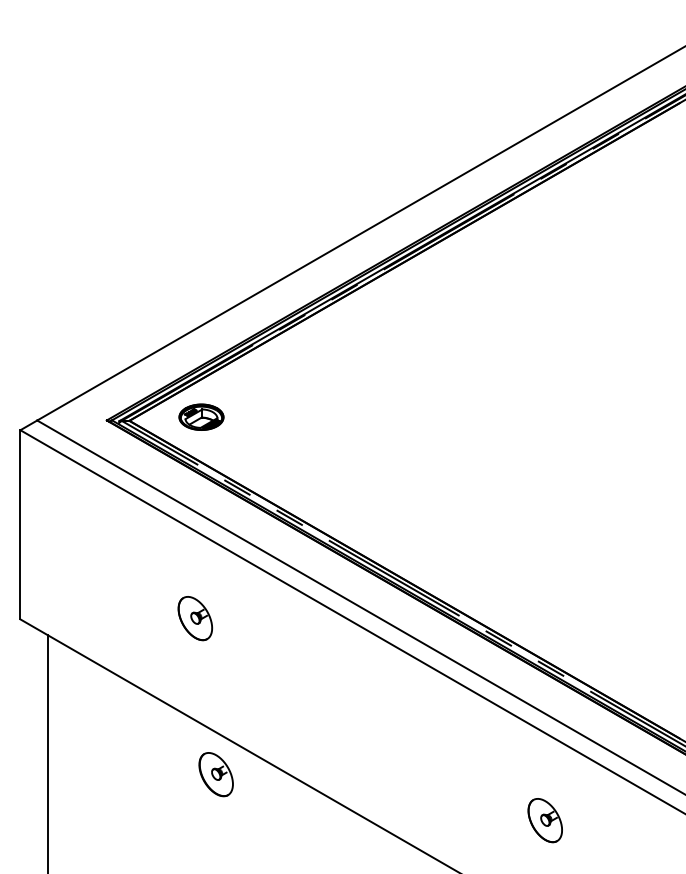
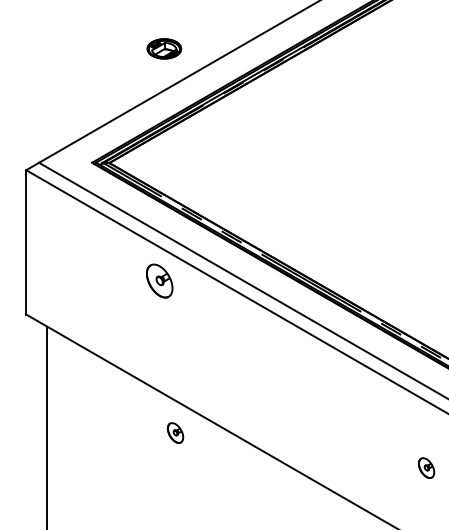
part: (201, 416) -> (164, 48), moved
part: (195, 618) -> (159, 281), moved
part: (215, 774) -> (175, 432), size x0.6
part: (544, 820) -> (426, 467), size x0.6

